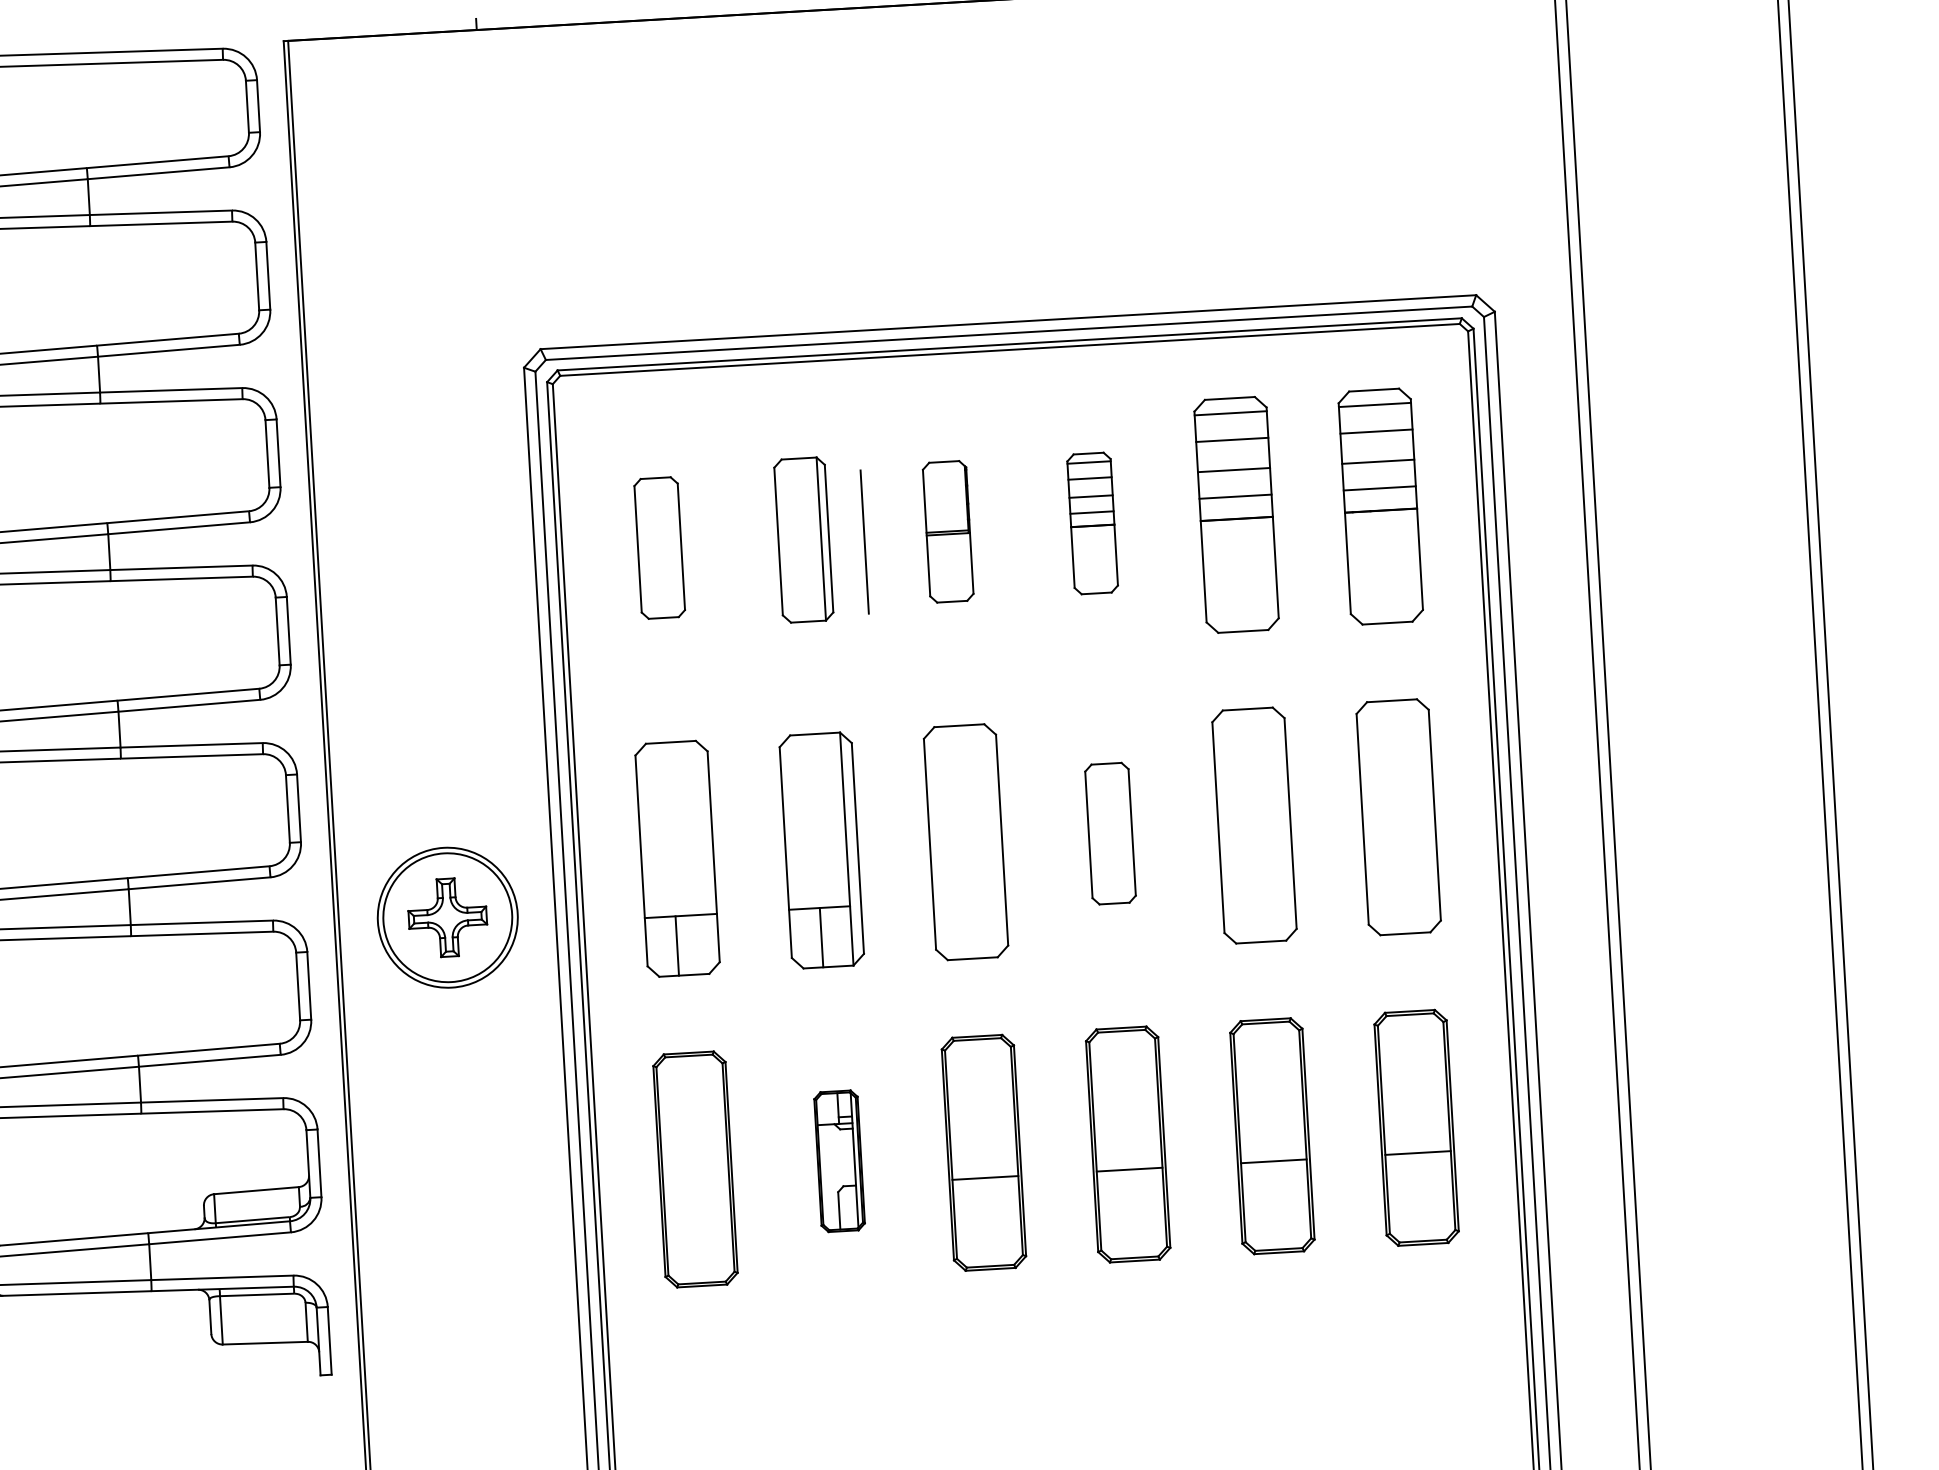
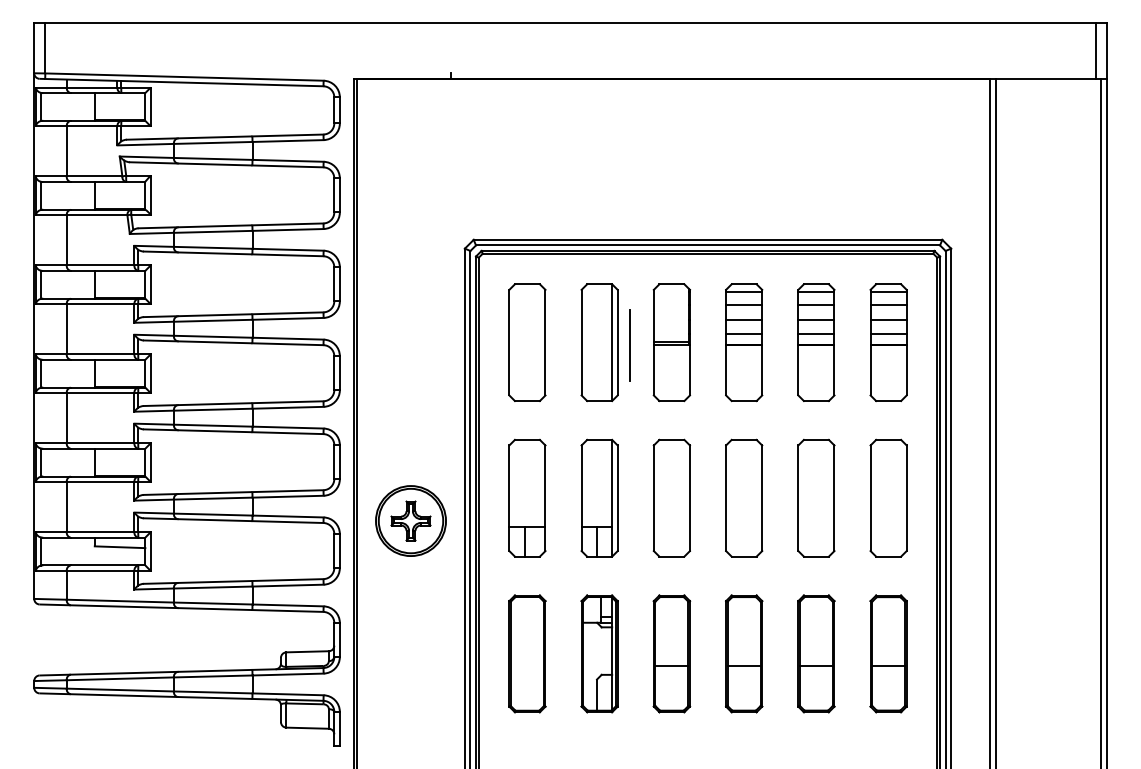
part: (1093, 522) -> (744, 342), size x1.67
part: (947, 531) -> (671, 342), size x1.67
part: (803, 539) -> (599, 342), size x1.43
part: (659, 547) -> (527, 342), size x1.67
part: (1110, 832) -> (744, 497), size x1.67
part: (839, 1160) -> (599, 653), size x1.67

